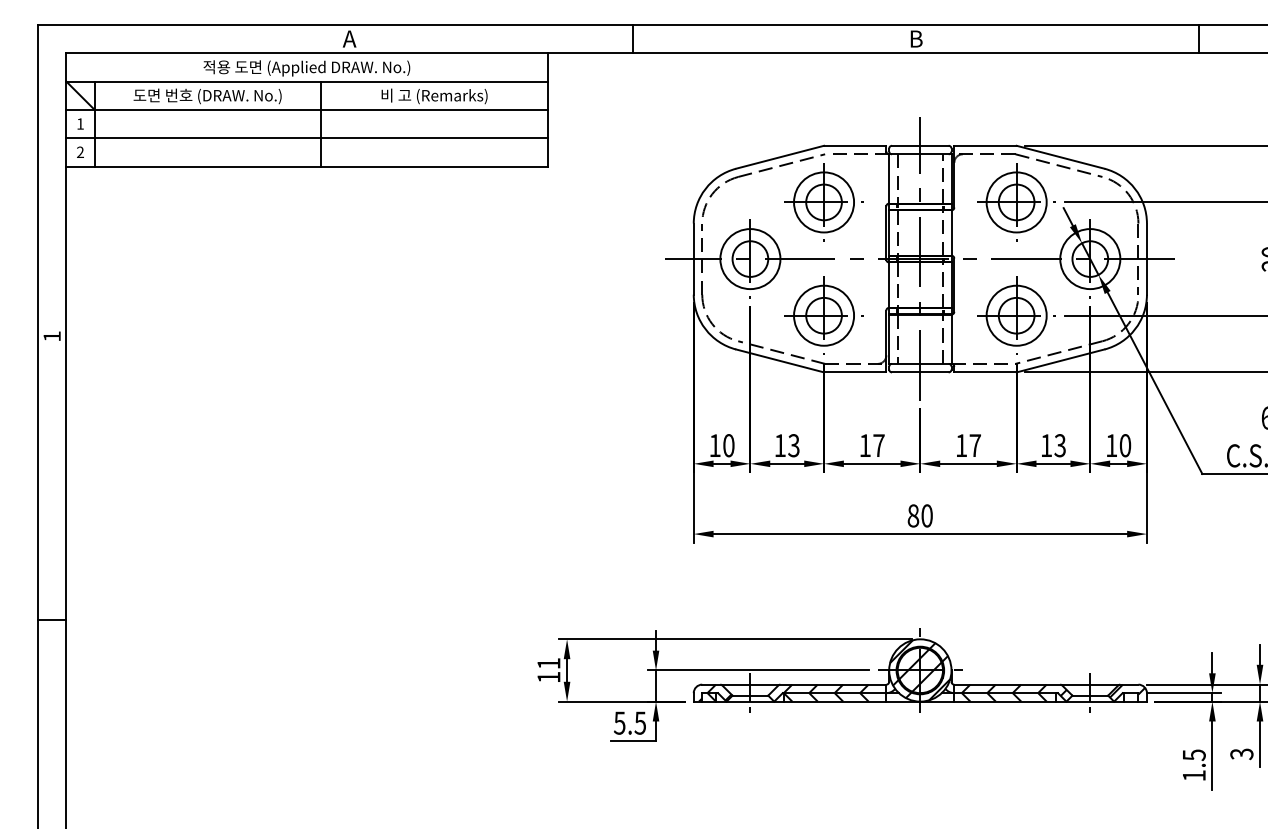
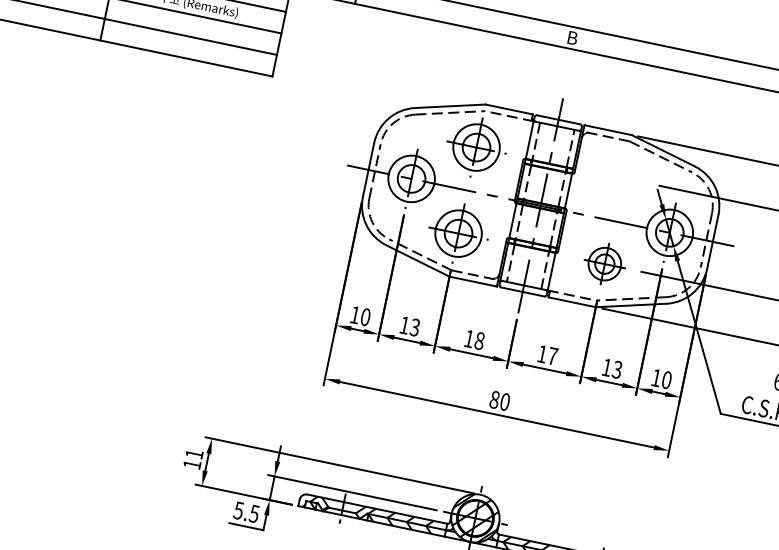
part: (1016, 202) -> (622, 178), removed
part: (1016, 315) -> (604, 263), size x0.7
text: (878, 445) -> (479, 340), 17 -> 18

